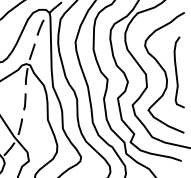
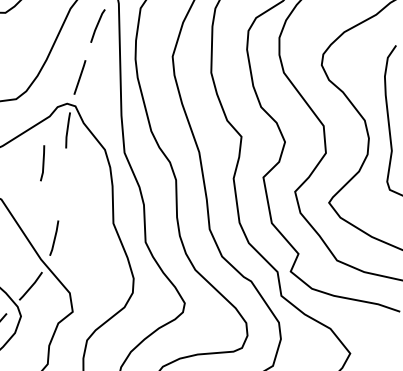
line: (24, 101) -> (41, 162), moved

